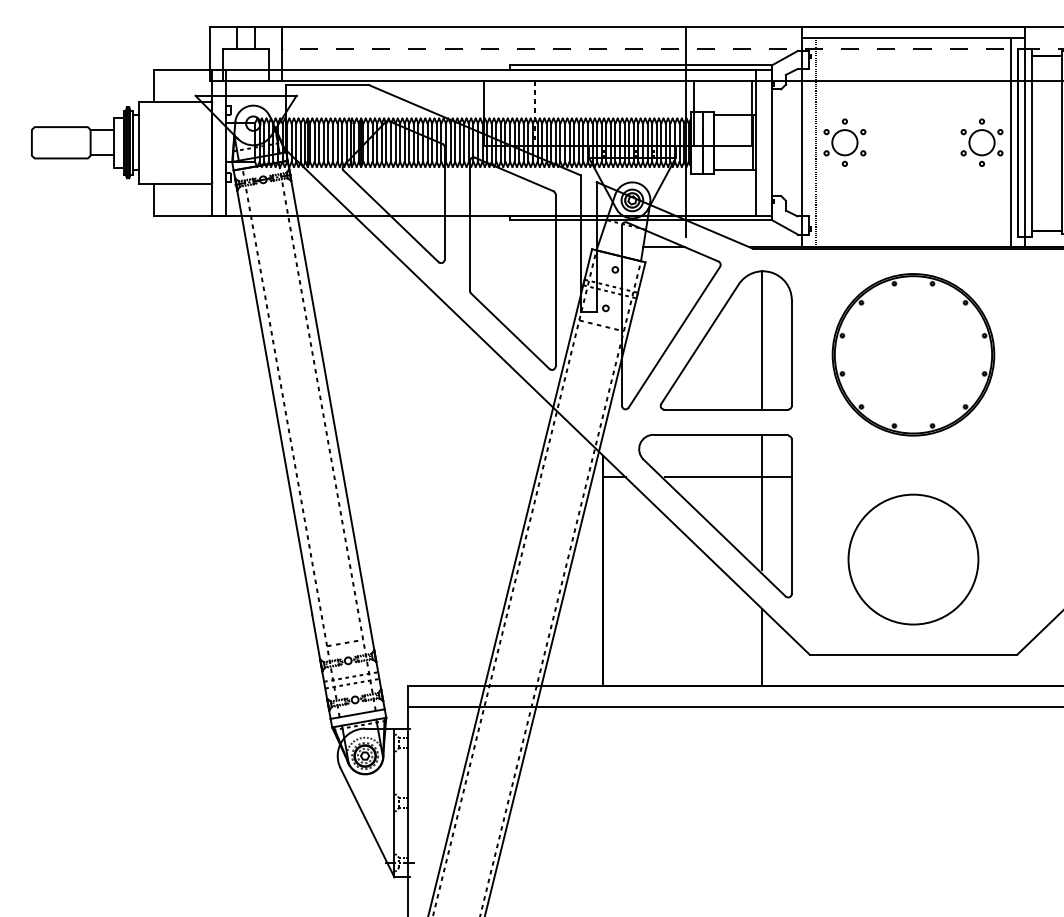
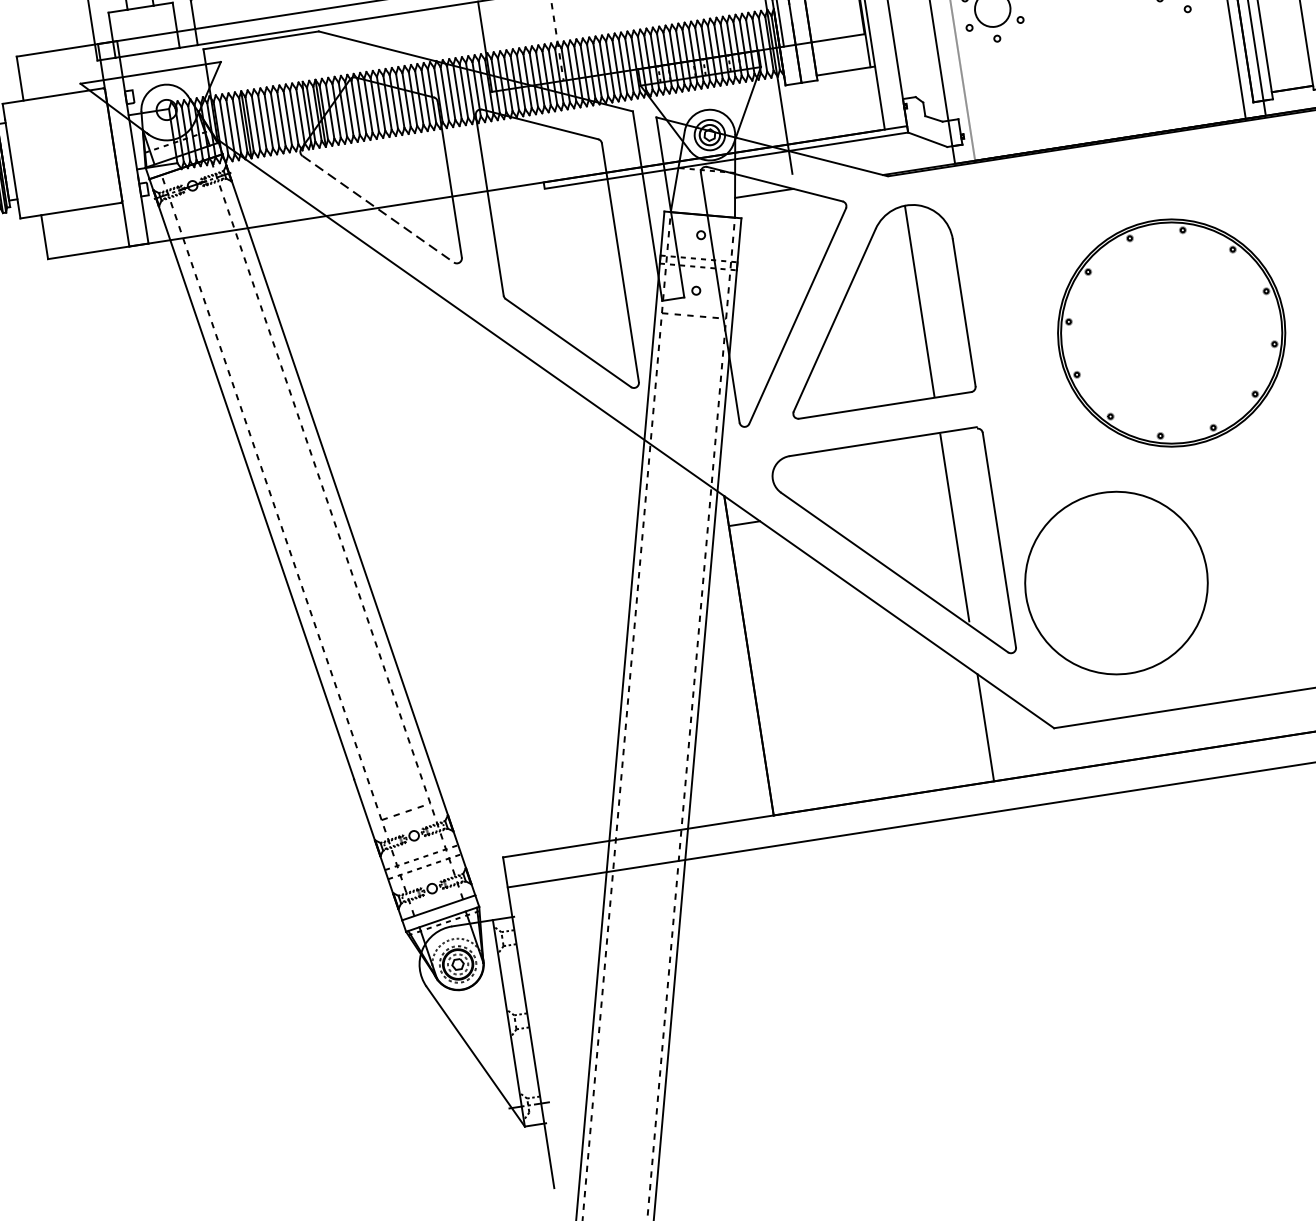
line: (391, 216) -> (378, 209), solid -> dashed
part: (913, 354) -> (1171, 332), moved
line: (728, 477) -> (902, 499), removed
circle: (913, 559) -> (1116, 582), moved

